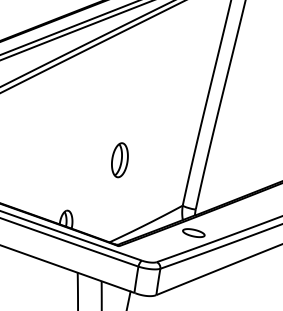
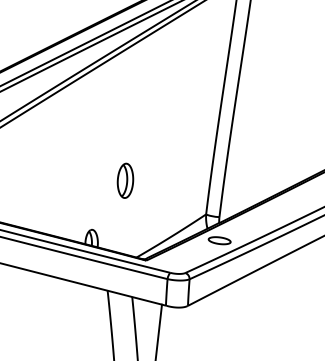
part: (119, 159) -> (125, 180), moved

